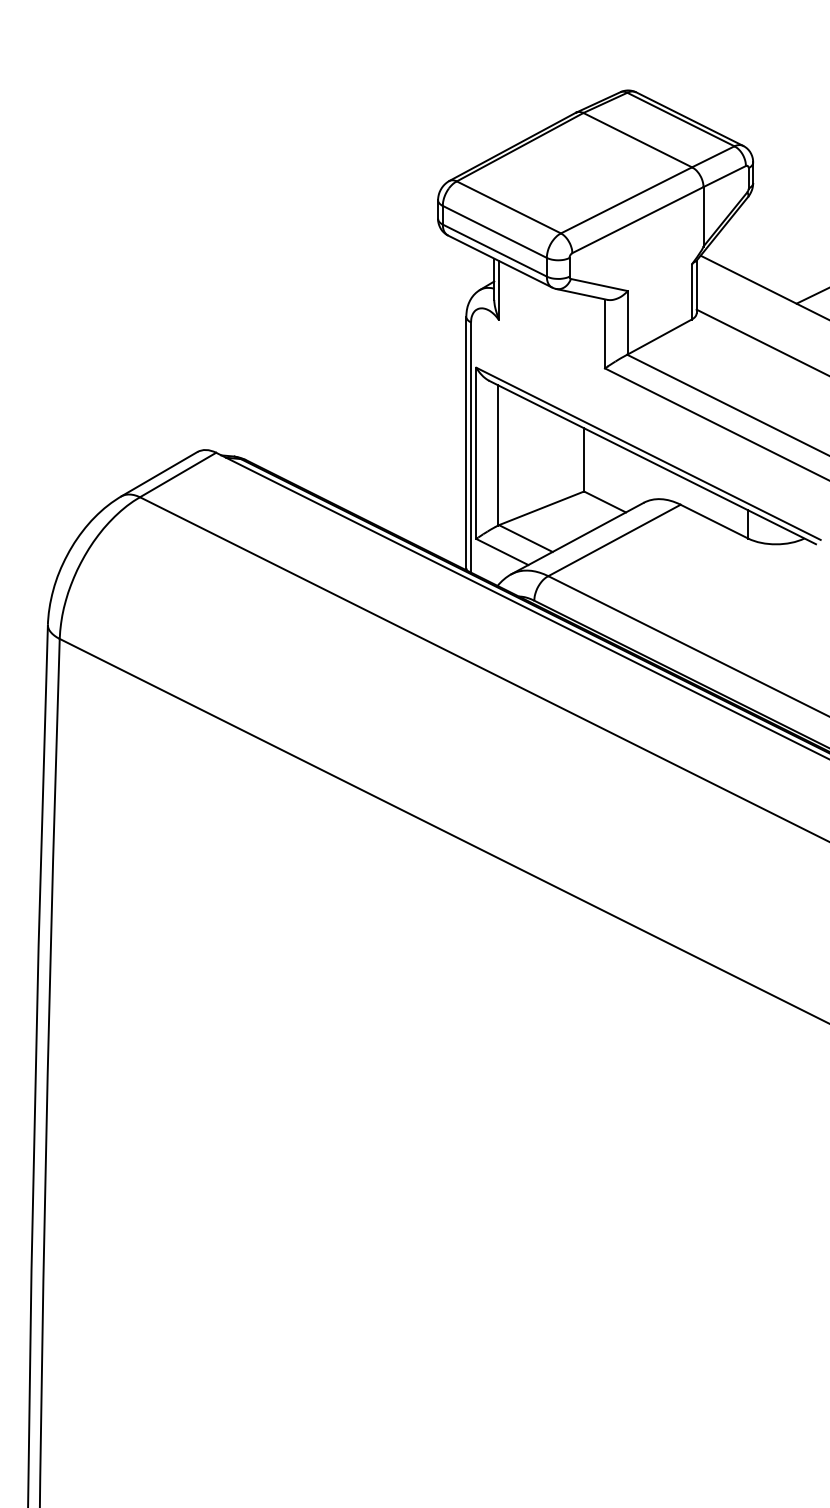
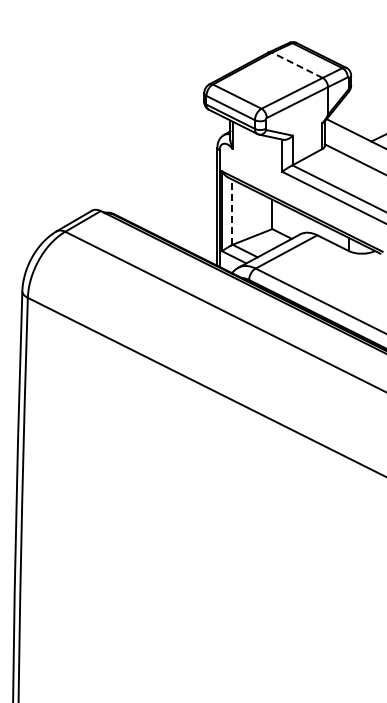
line: (635, 140) -> (296, 65), solid -> dashed
line: (496, 455) -> (231, 212), solid -> dashed

